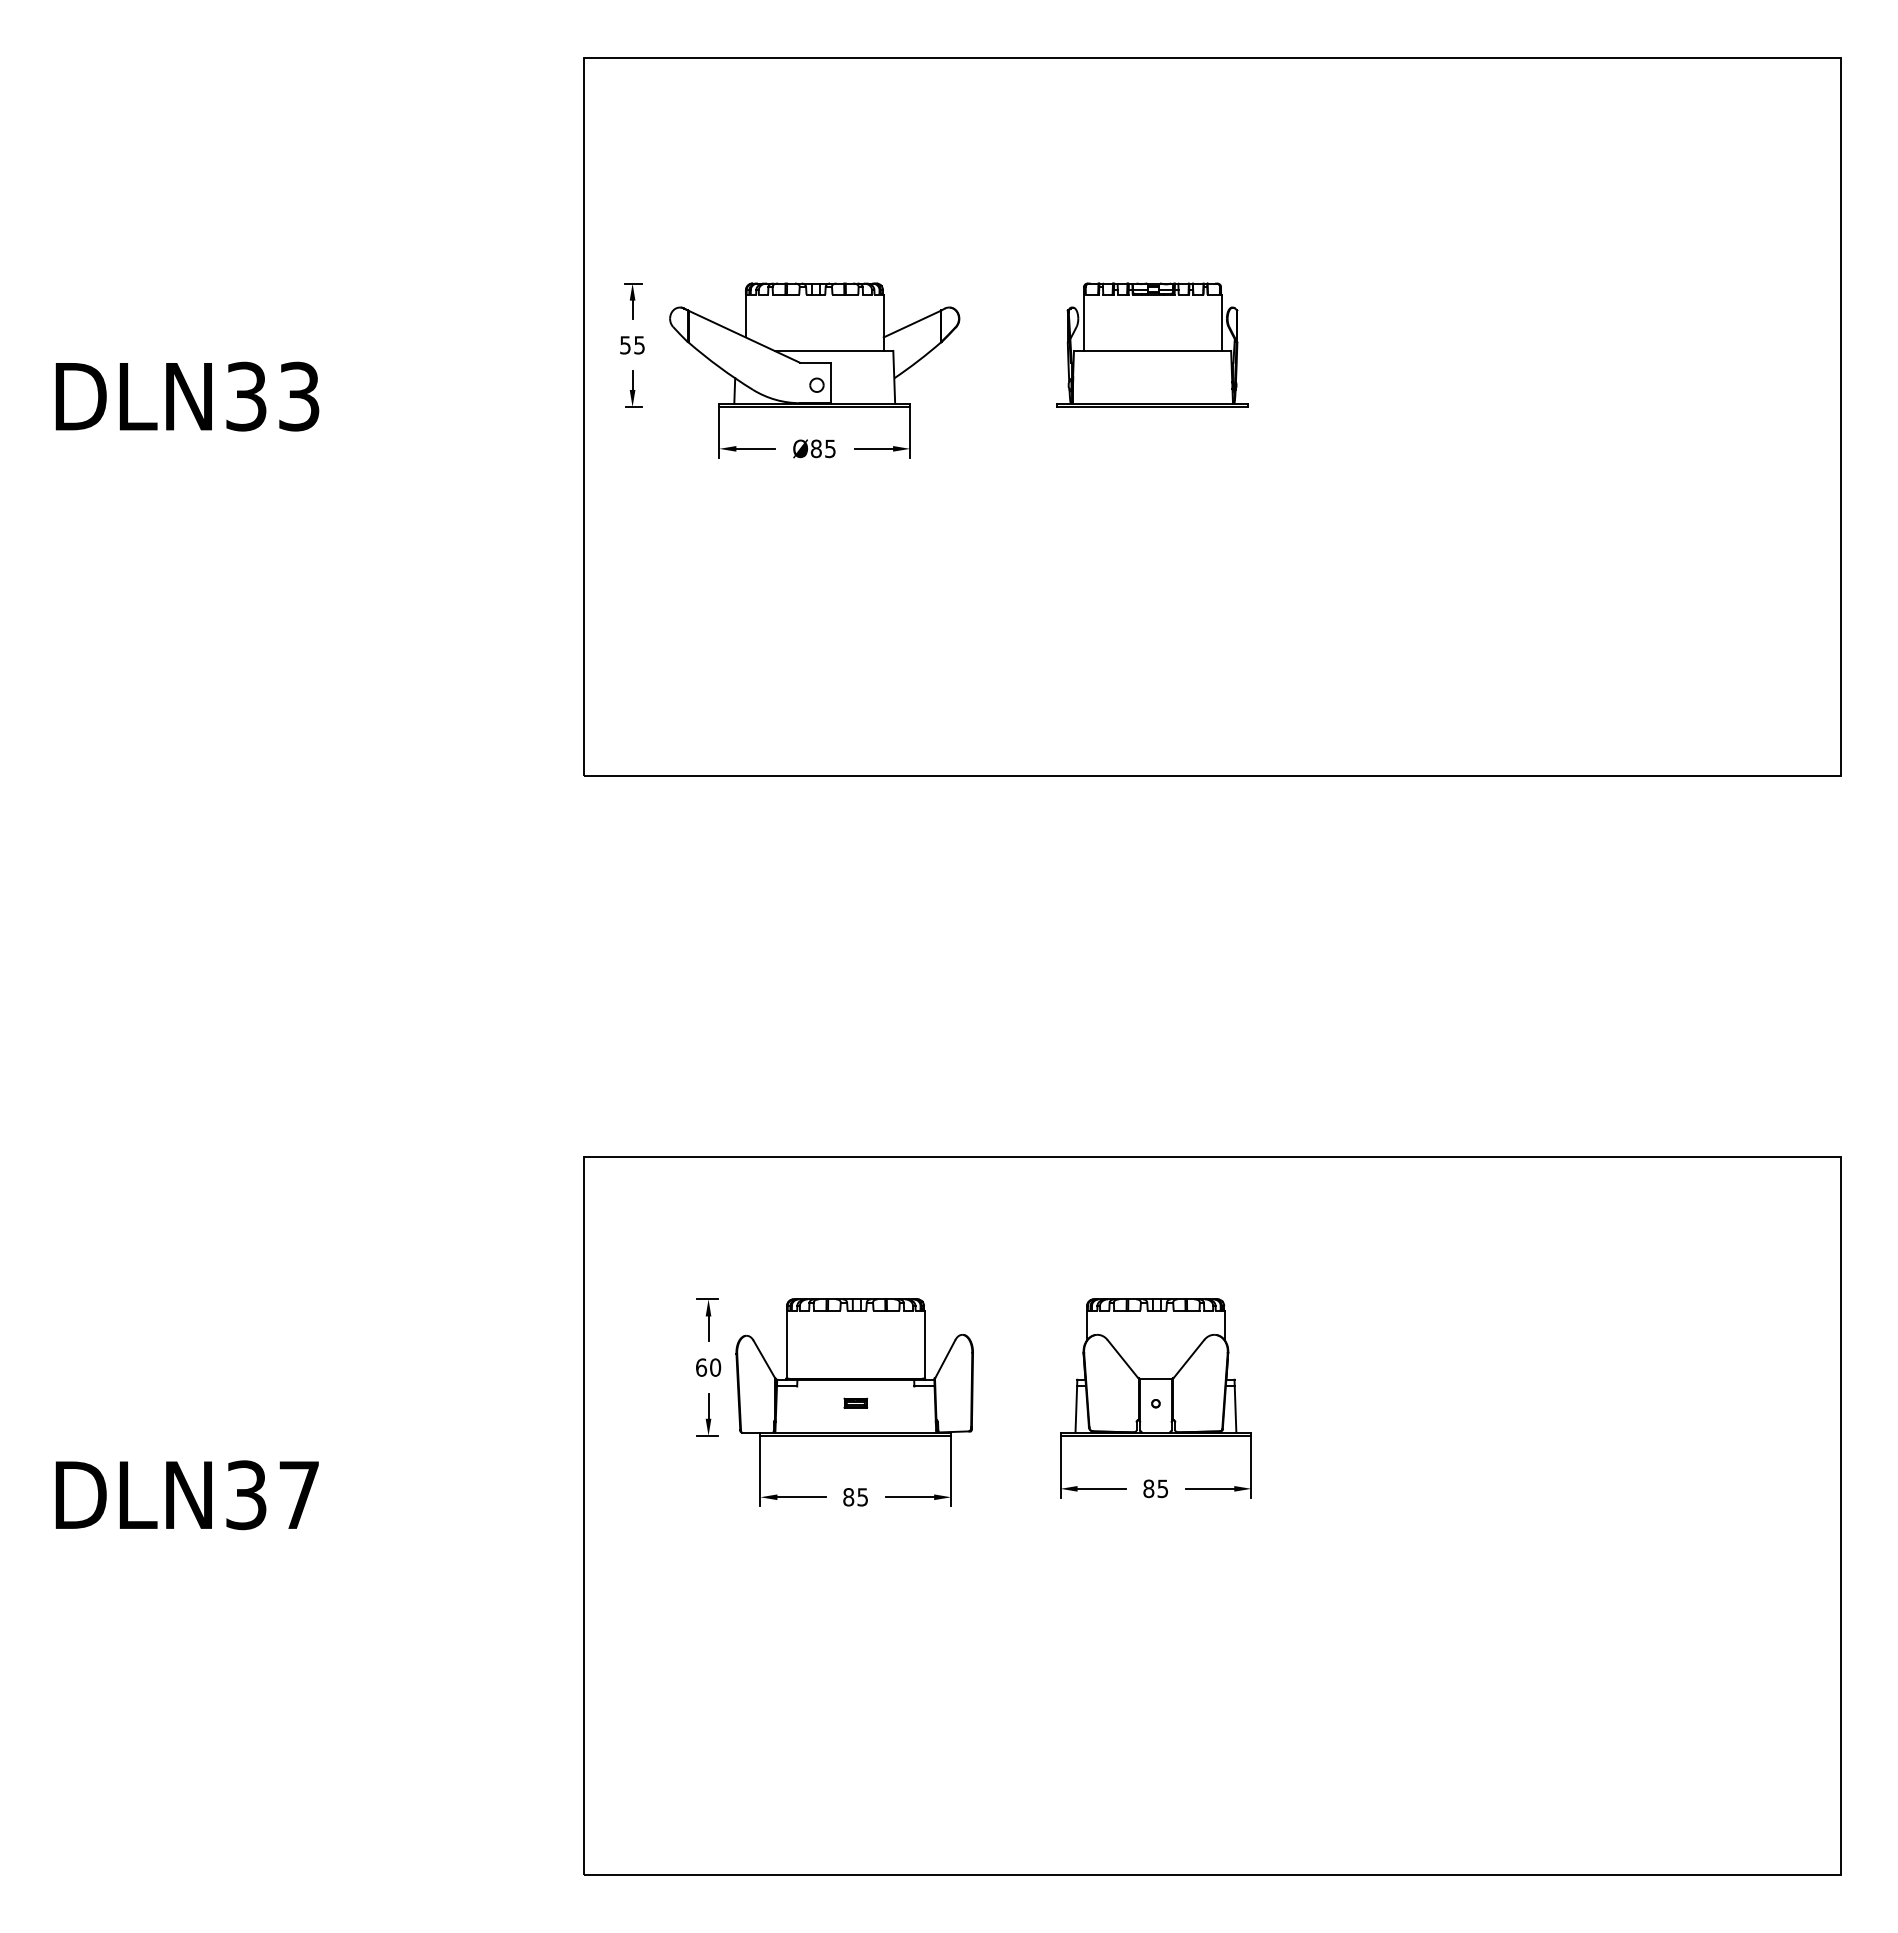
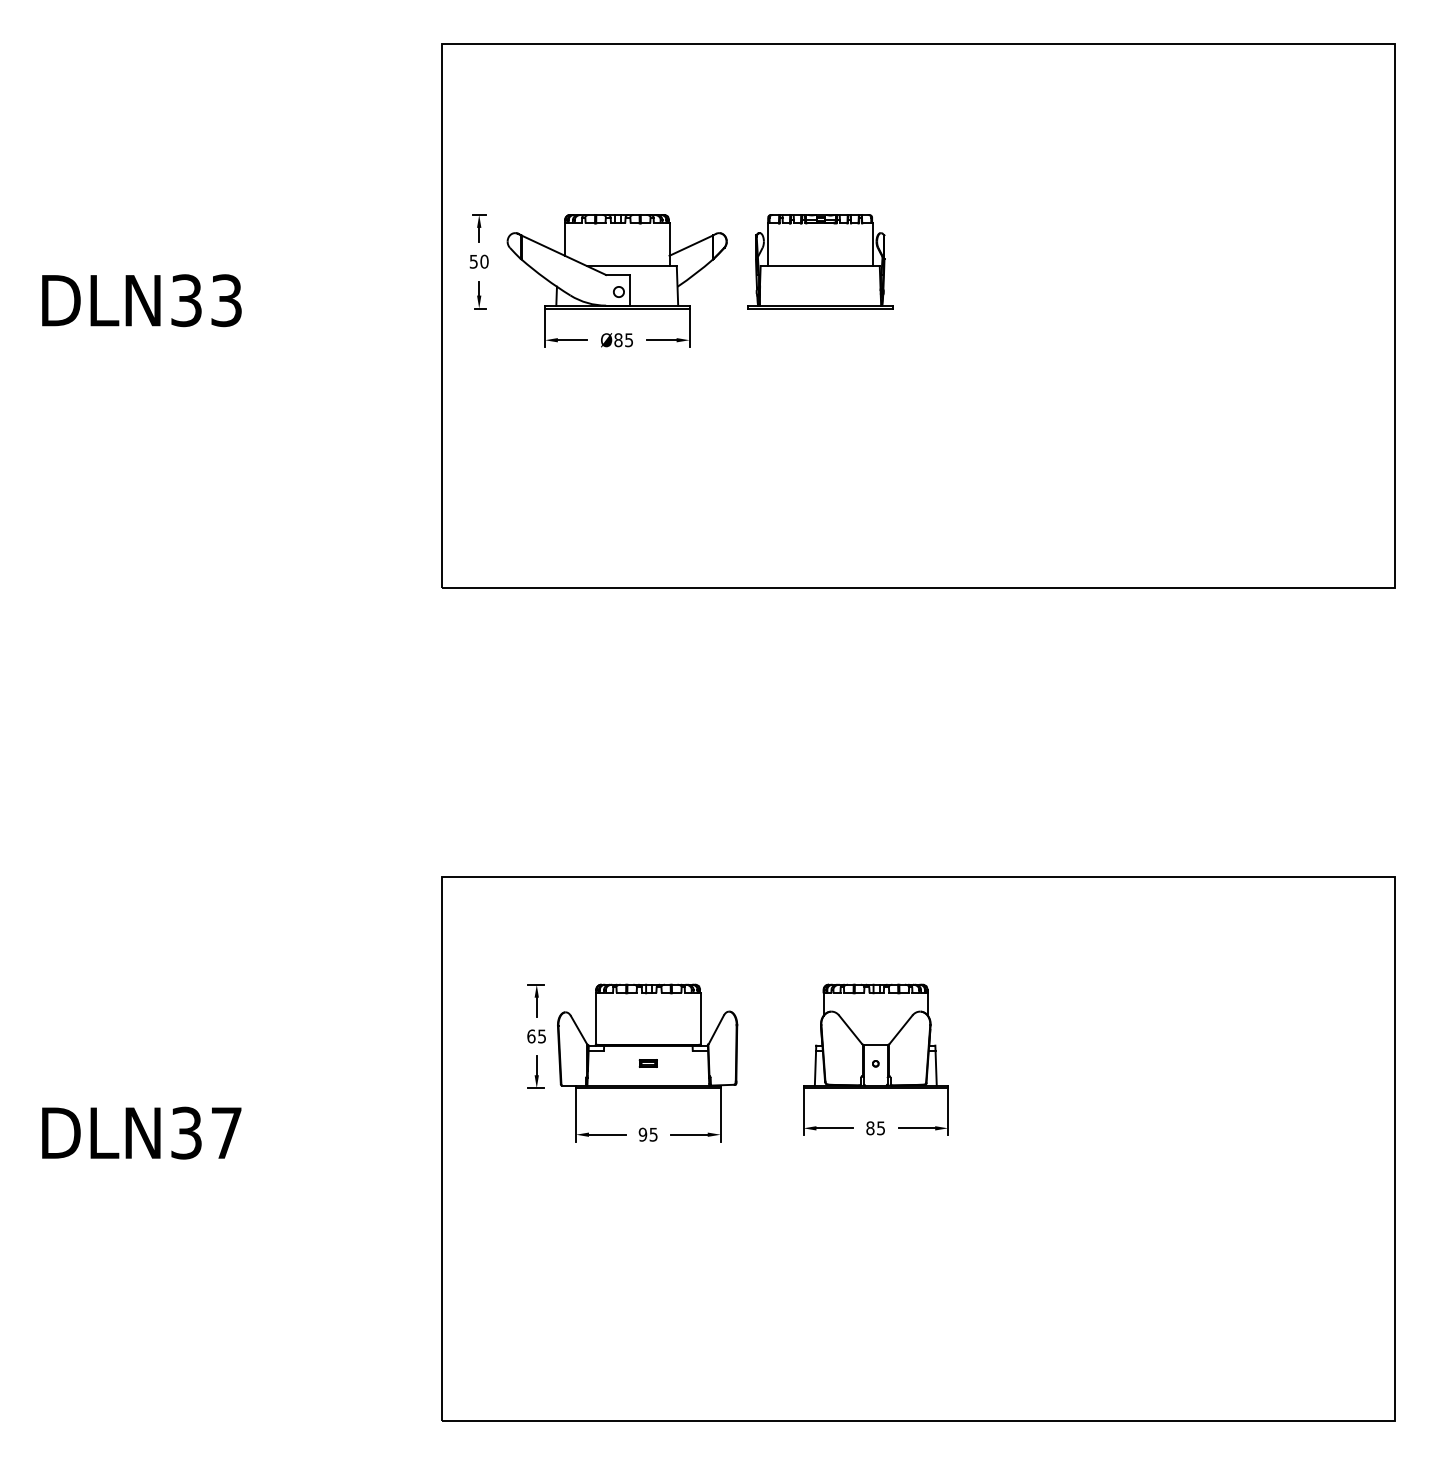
part: (1152, 344) -> (820, 261), moved
text: (639, 345) -> (484, 261), 55 -> 50
text: (715, 1367) -> (542, 1036), 60 -> 65
text: (848, 1497) -> (642, 1134), 85 -> 95

